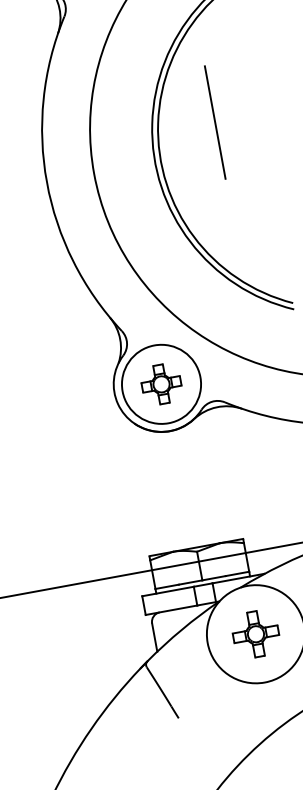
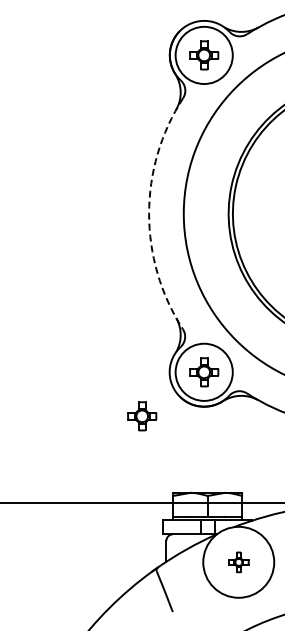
line: (214, 121) -> (276, 192), removed
arc: (47, 181) -> (149, 213), solid -> dashed
part: (88, 459) -> (142, 416), added
part: (255, 634) -> (238, 562), size x0.6

